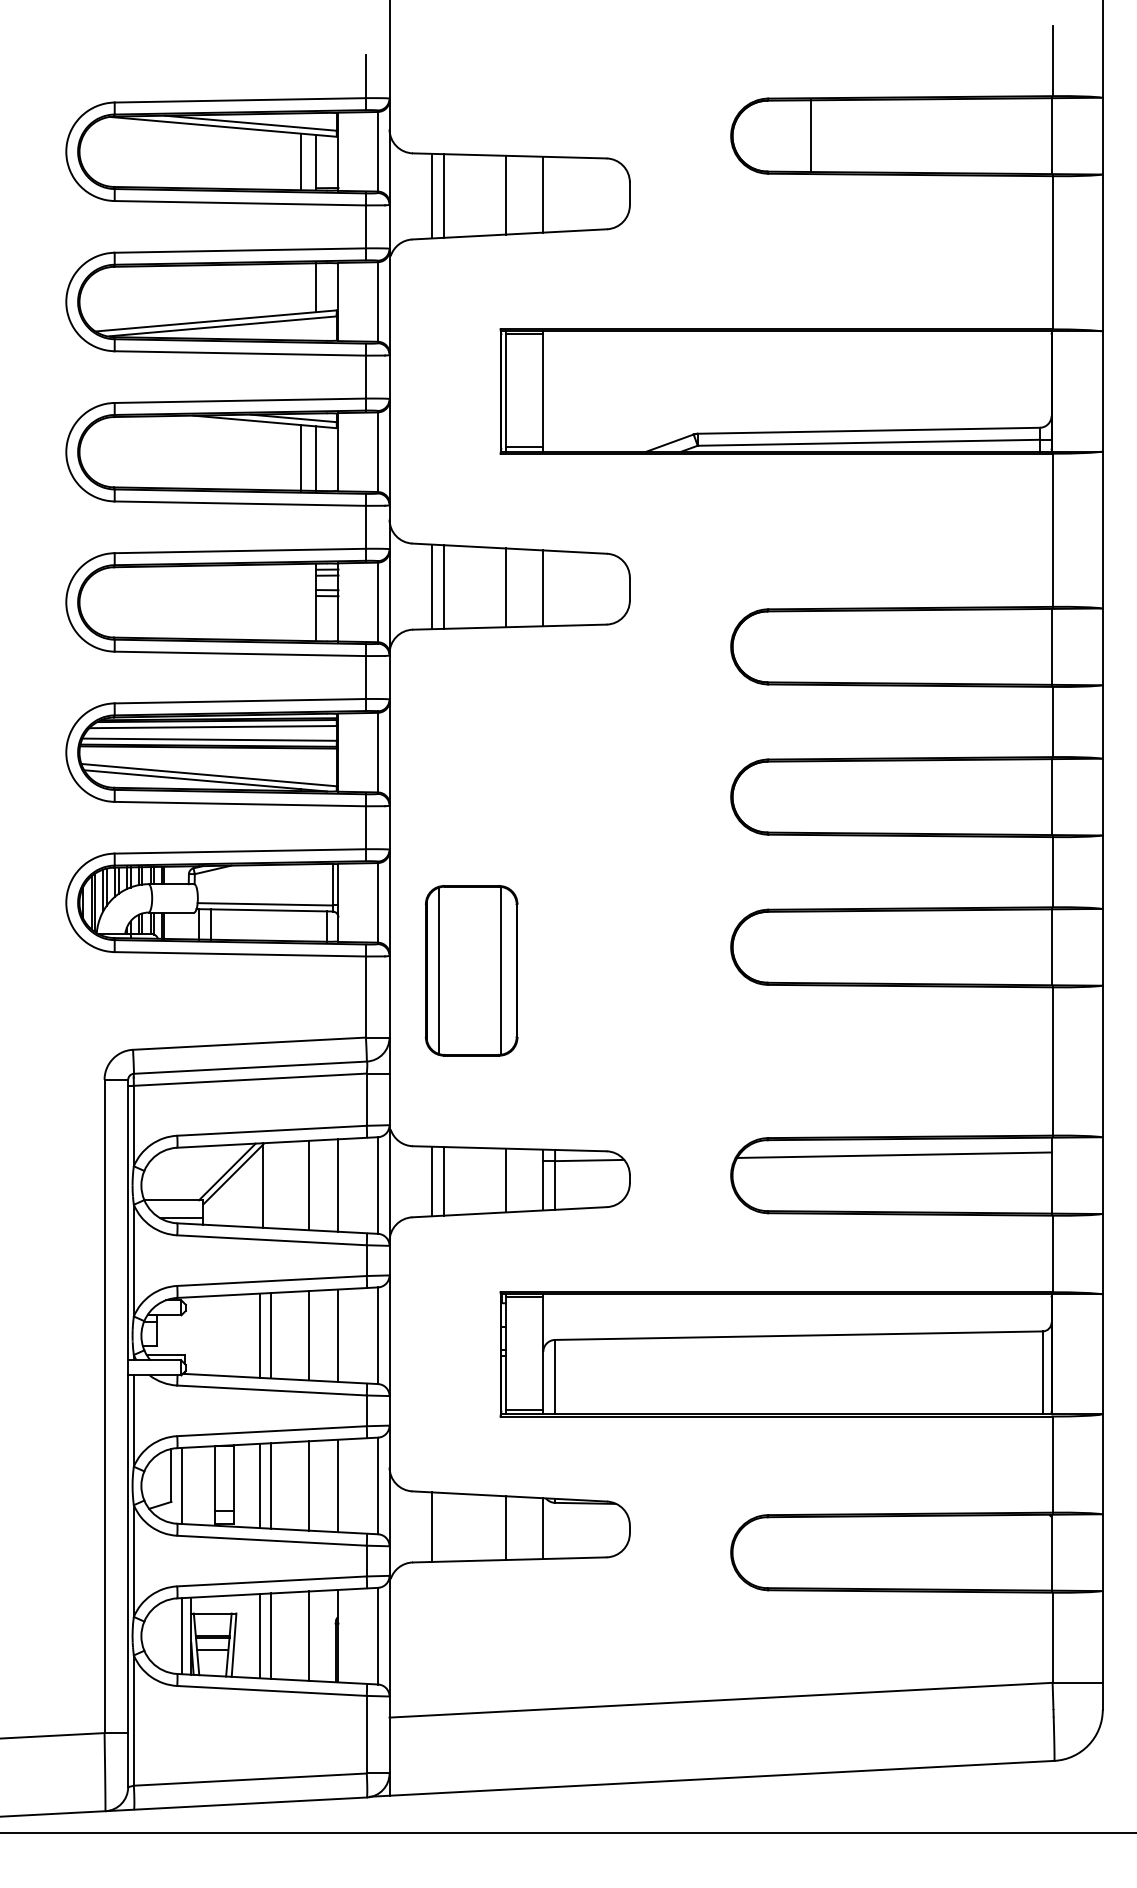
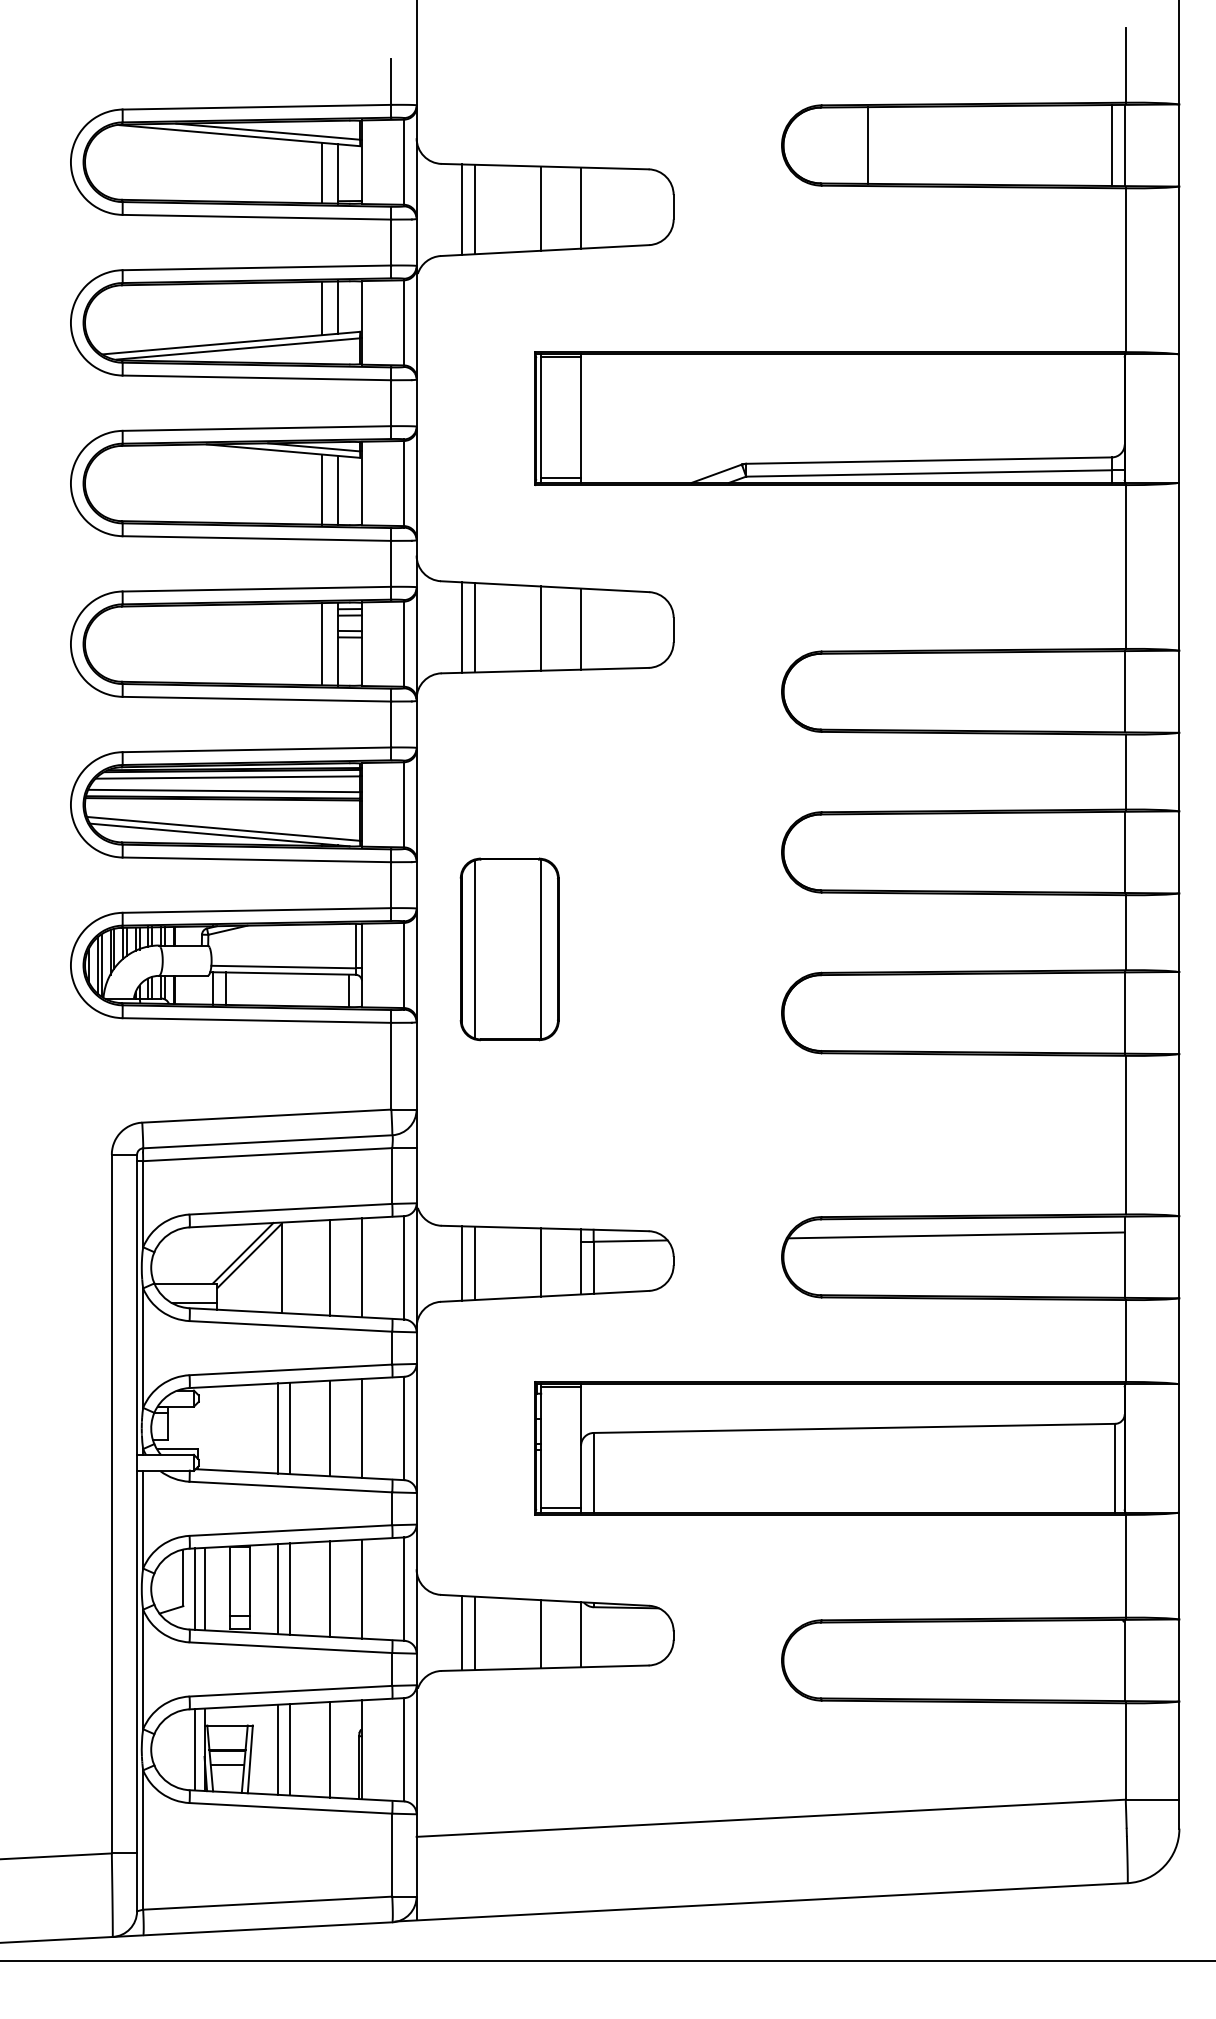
line: (1039, 136) -> (1111, 145), added
line: (301, 288) -> (322, 308), added
line: (301, 601) -> (322, 643), added
part: (471, 970) -> (509, 949), moved
line: (191, 1485) -> (204, 1588), added
line: (444, 1527) -> (475, 1633), added

